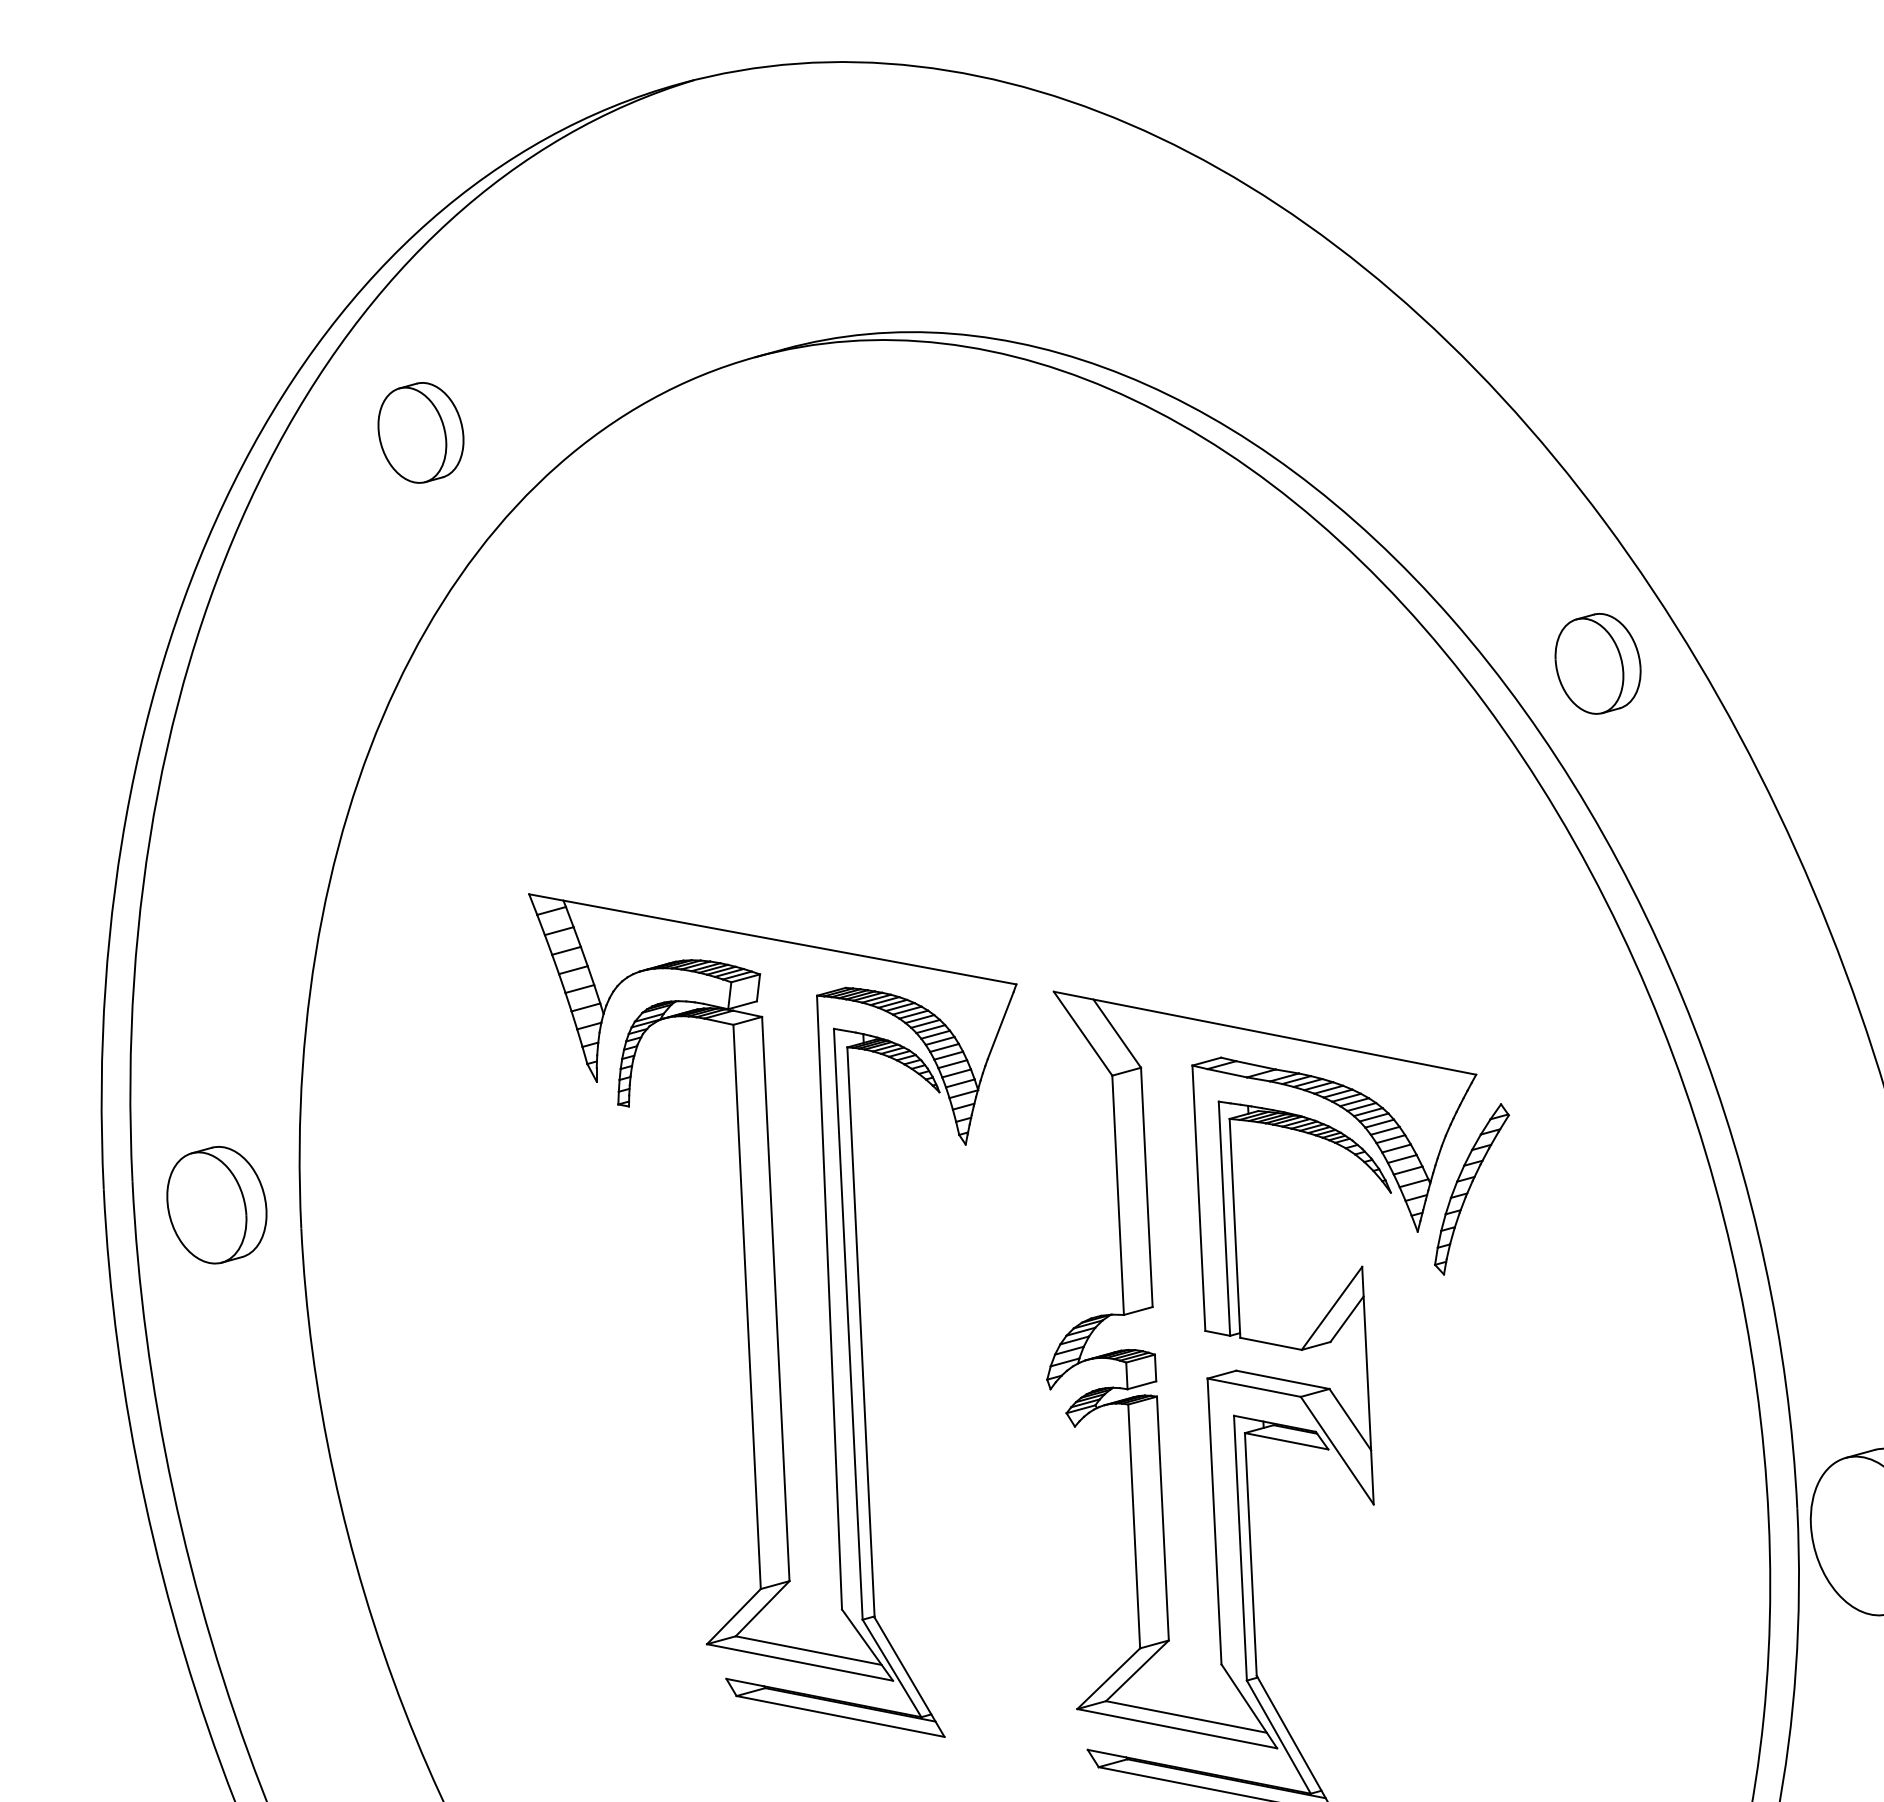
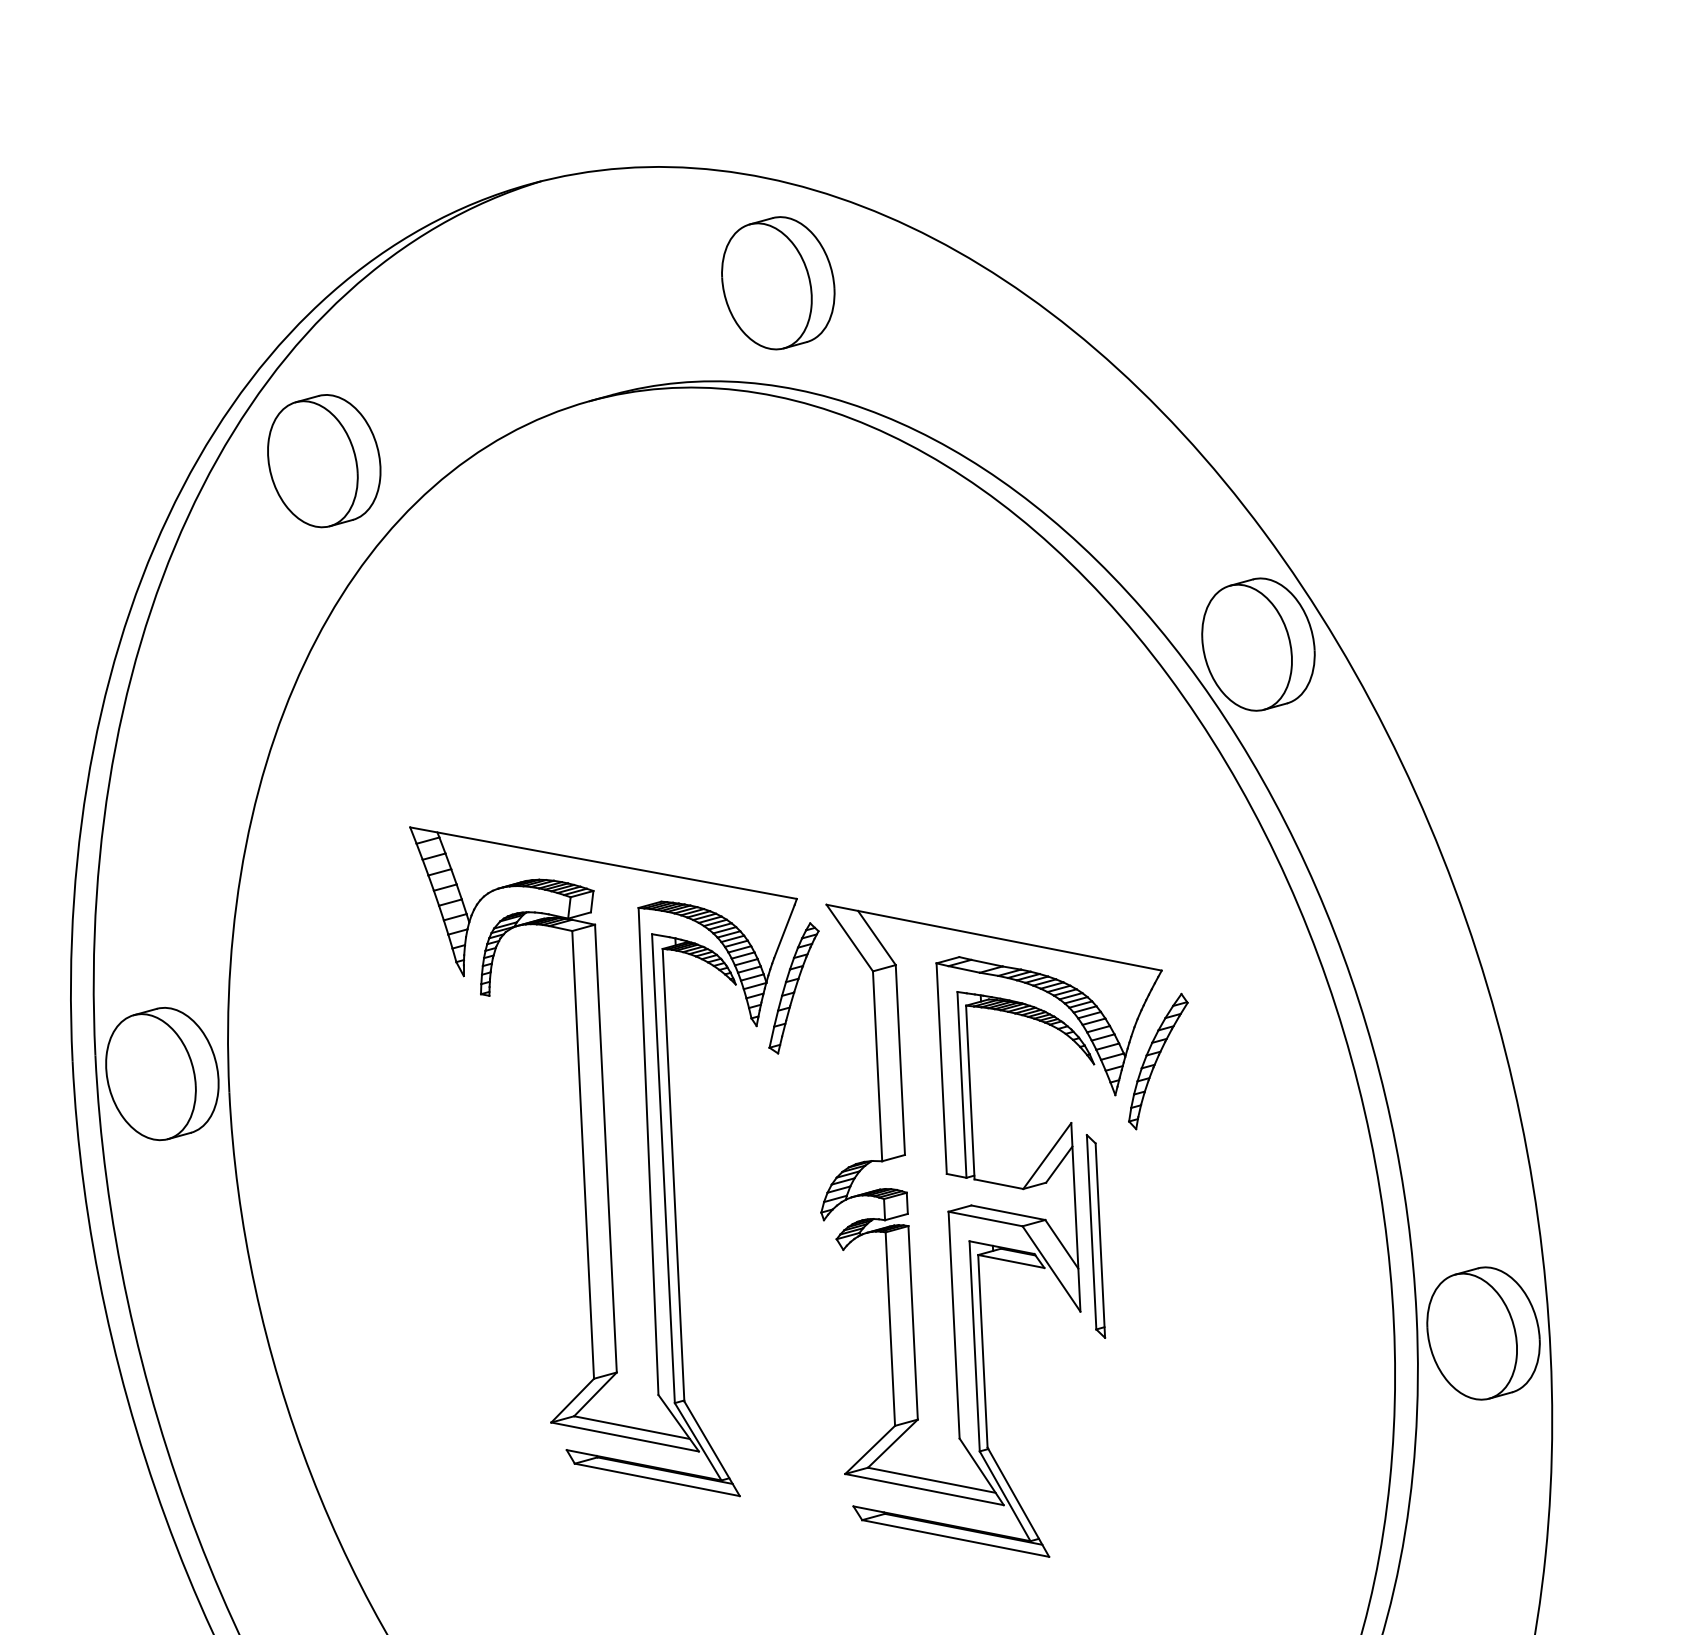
part: (993, 208) -> (778, 283), added
part: (421, 433) -> (324, 461), size x1.67
part: (1598, 663) -> (1258, 644), size x1.67
part: (1012, 1097) -> (793, 988), added
part: (217, 1205) -> (162, 1074), size x1.43
part: (1392, 1409) -> (1095, 1236), added

